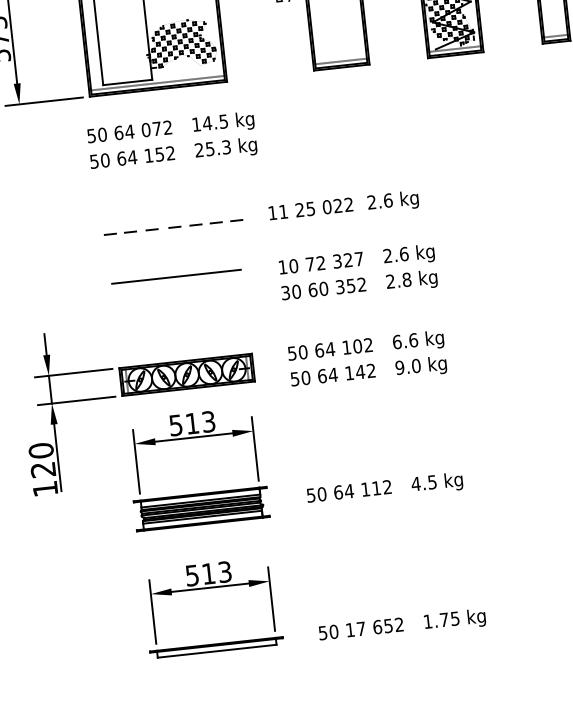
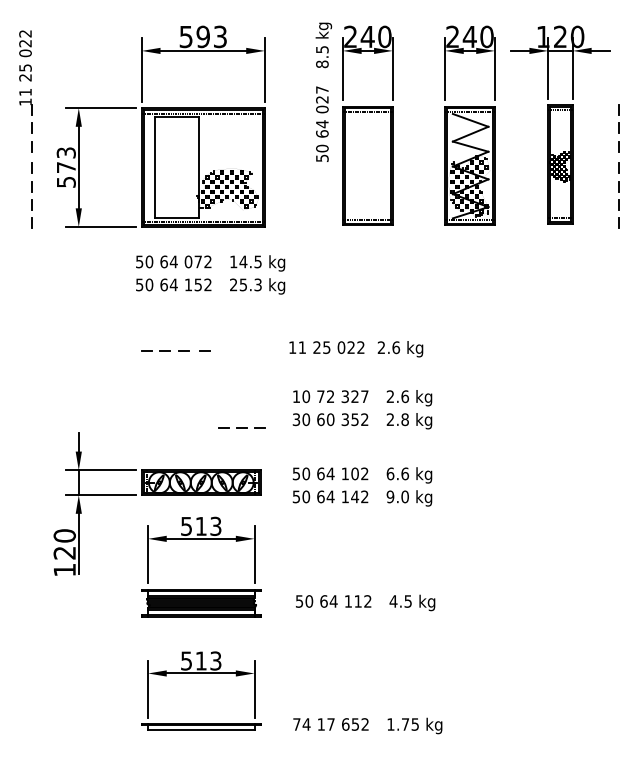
line: (215, 222) -> (241, 427), moved
line: (175, 276) -> (200, 394), removed
text: (328, 632) -> (301, 724), 50 -> 74

